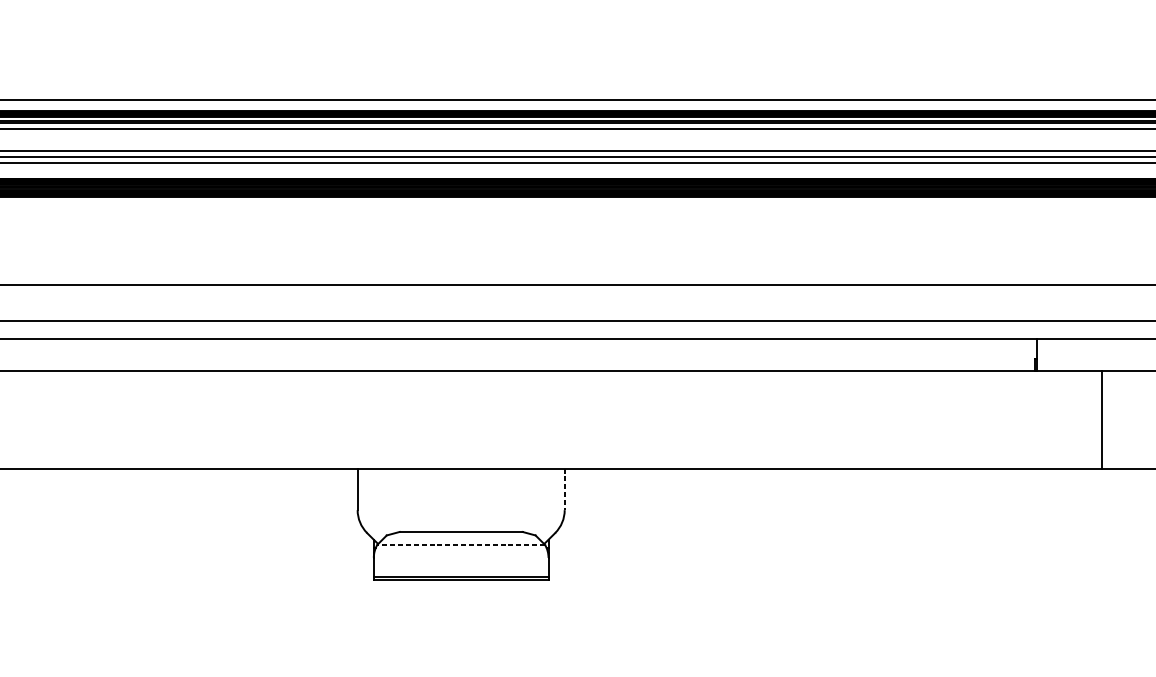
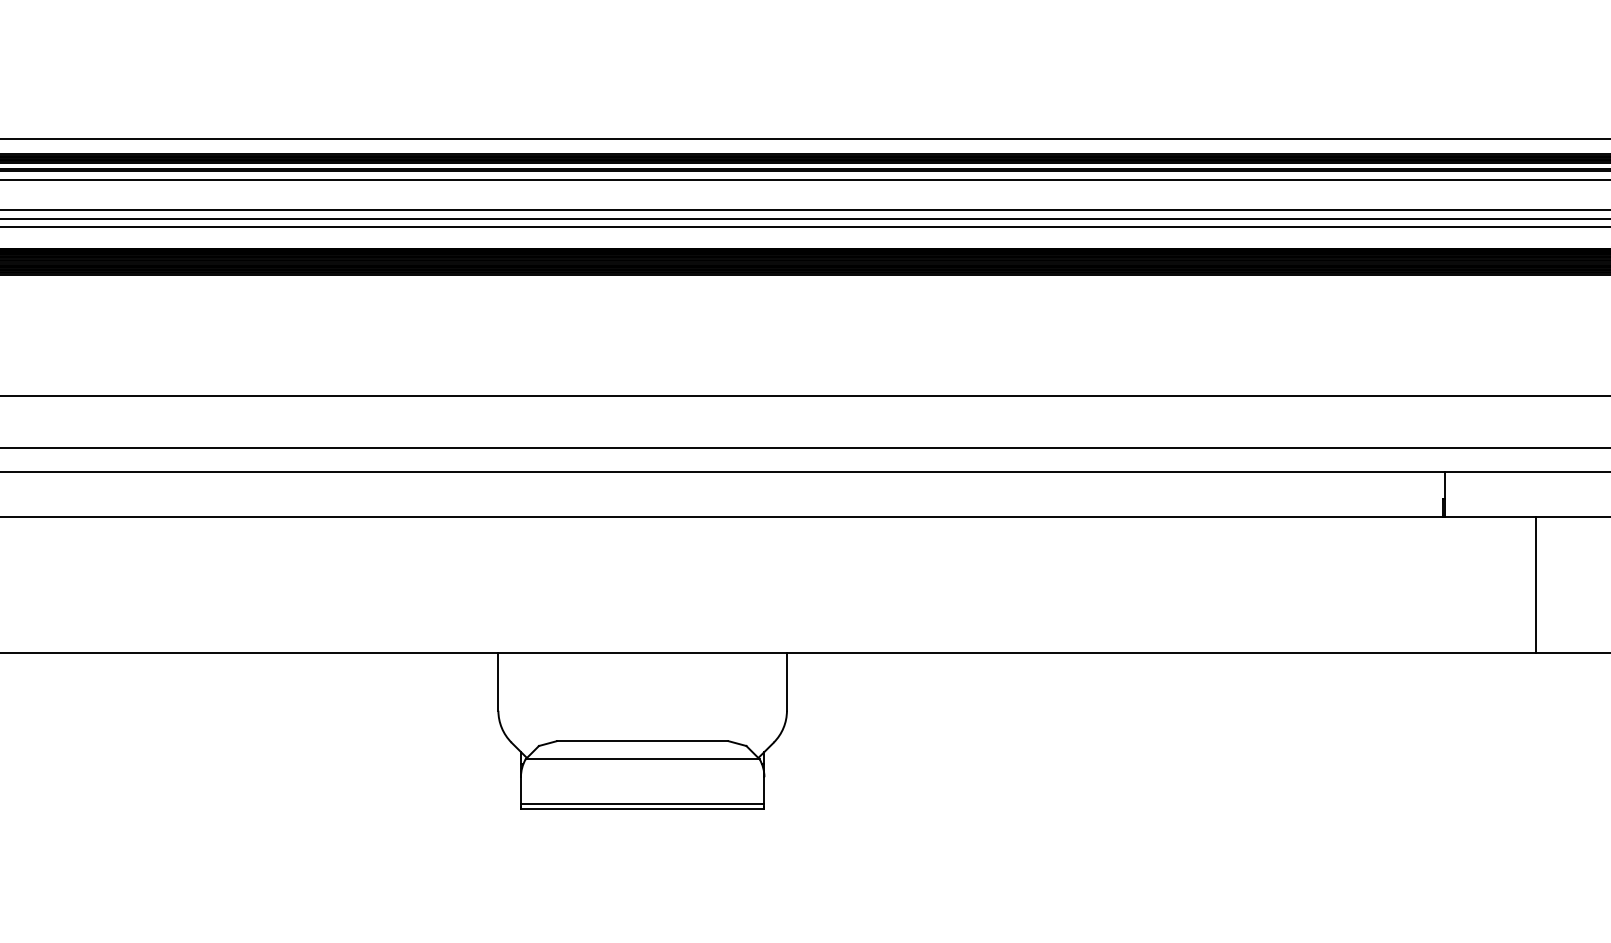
line: (564, 489) -> (786, 681), dashed -> solid
line: (461, 545) -> (642, 759), dashed -> solid

